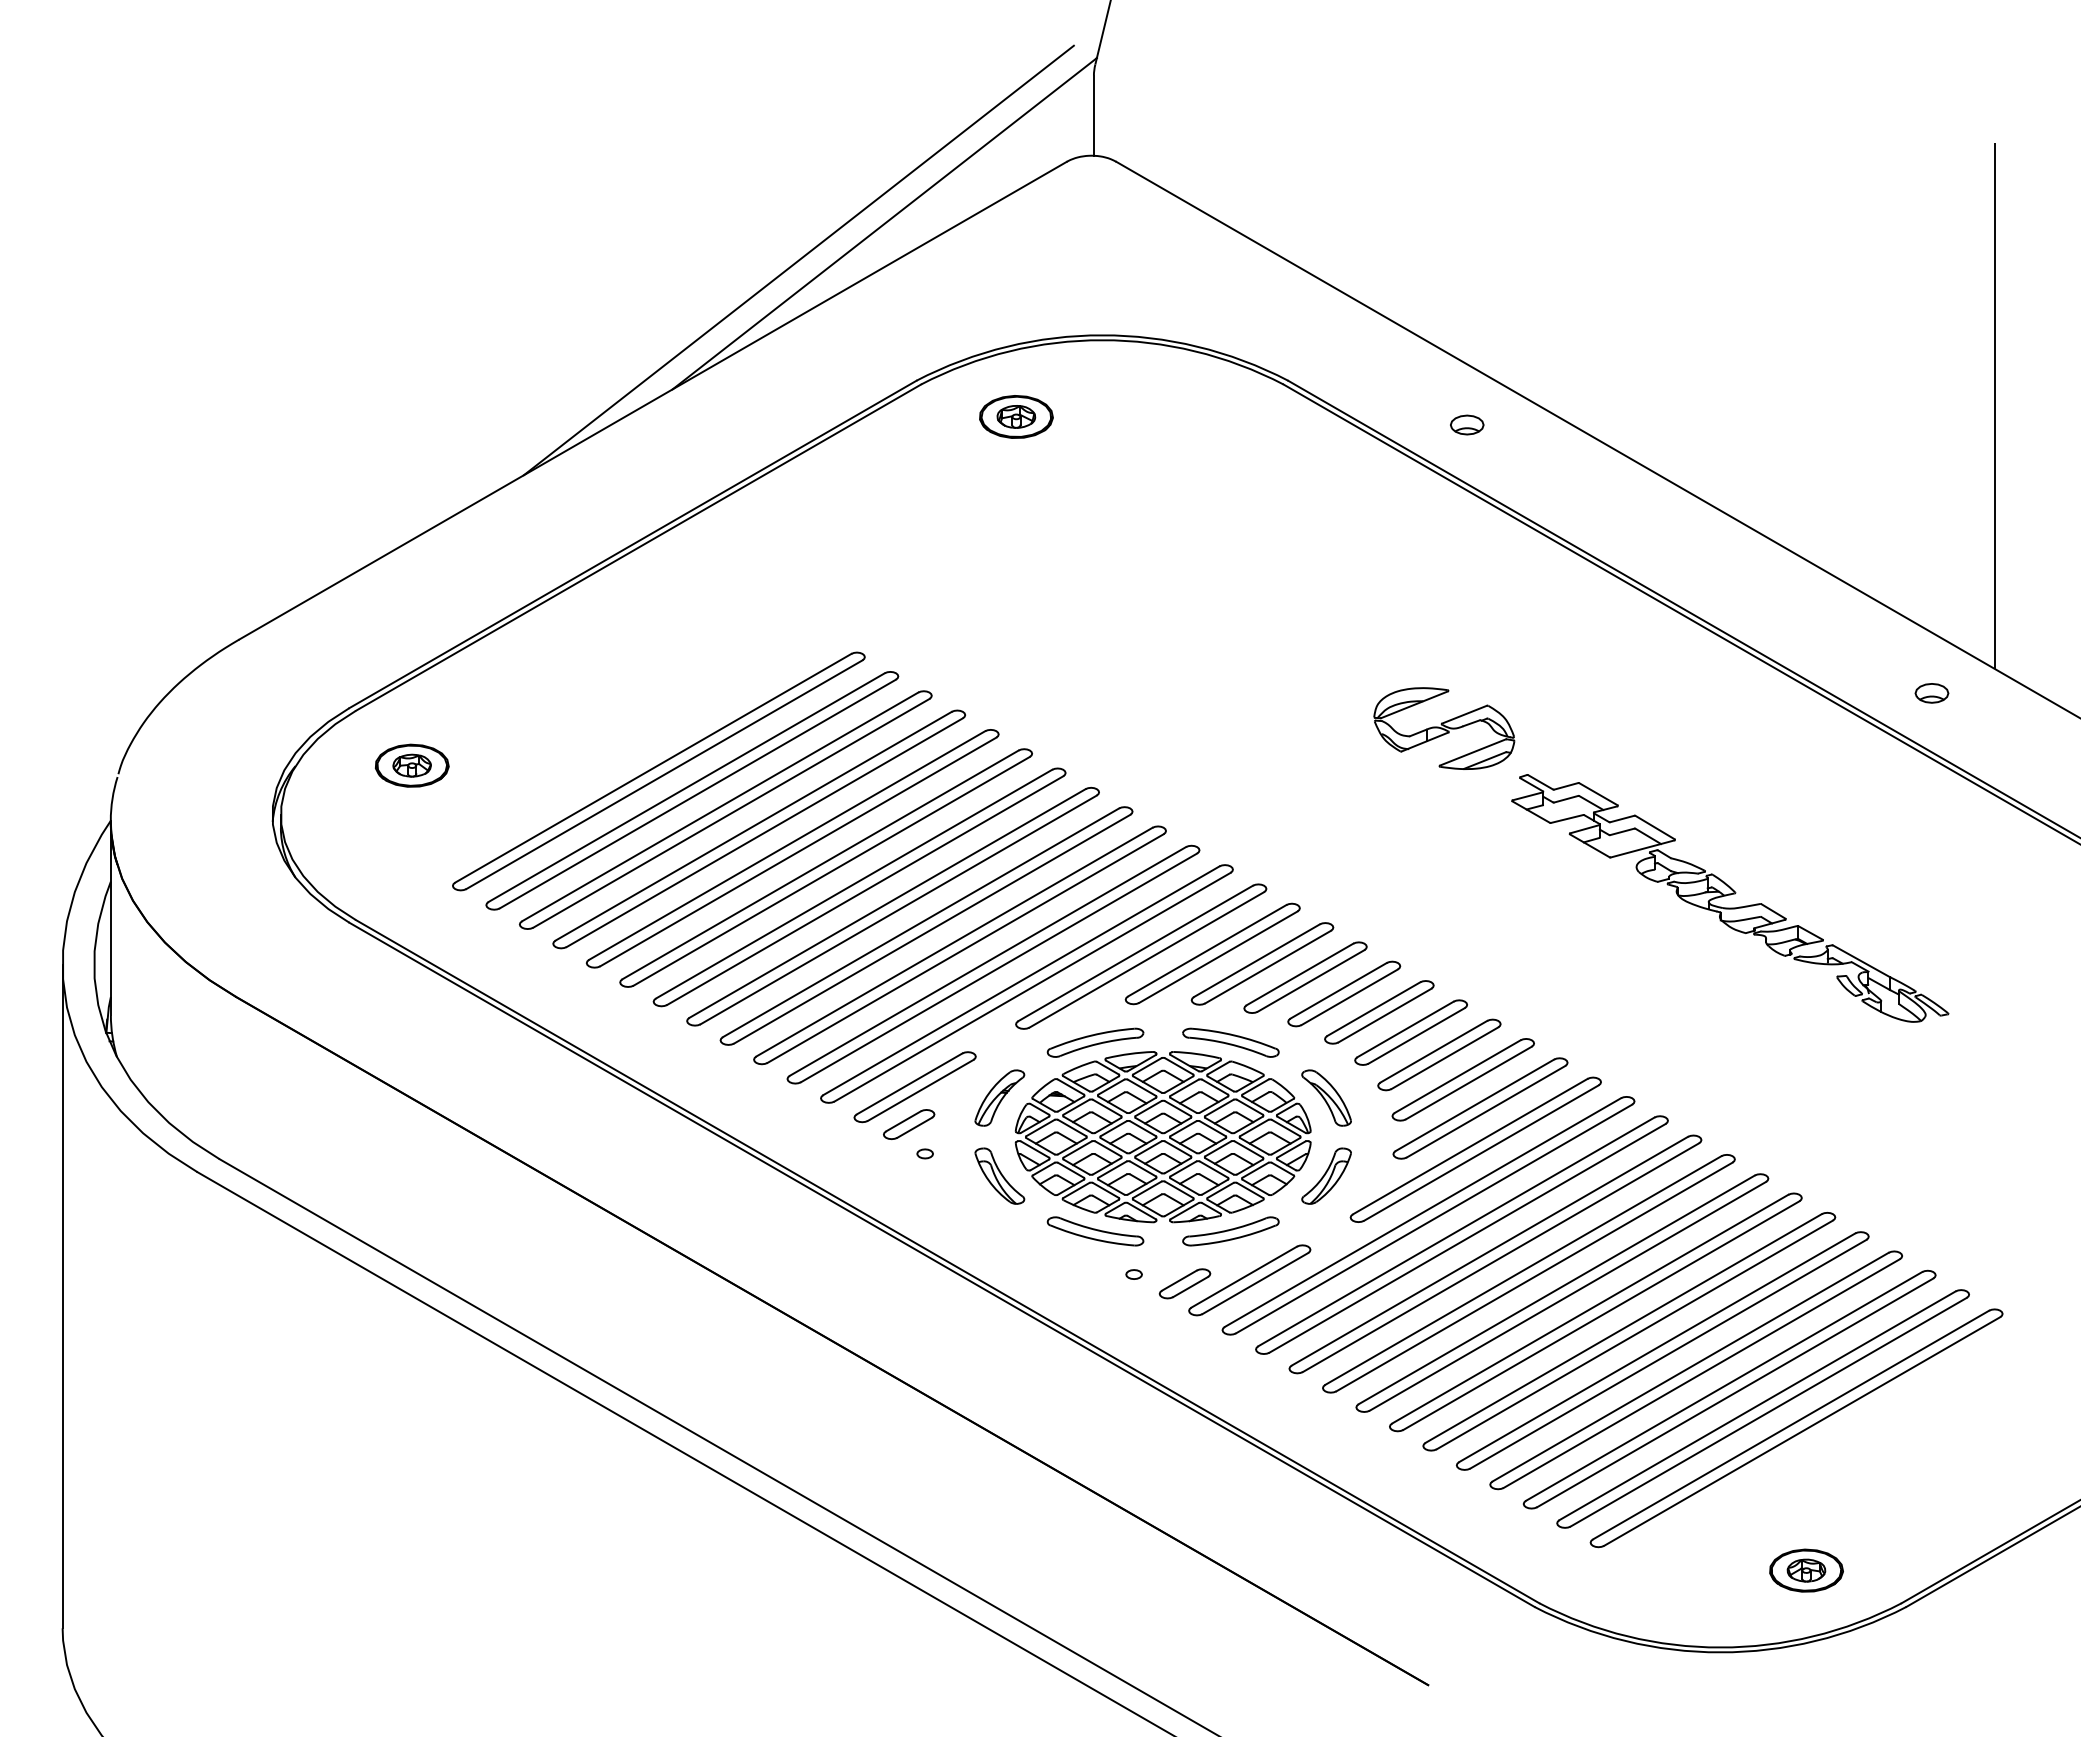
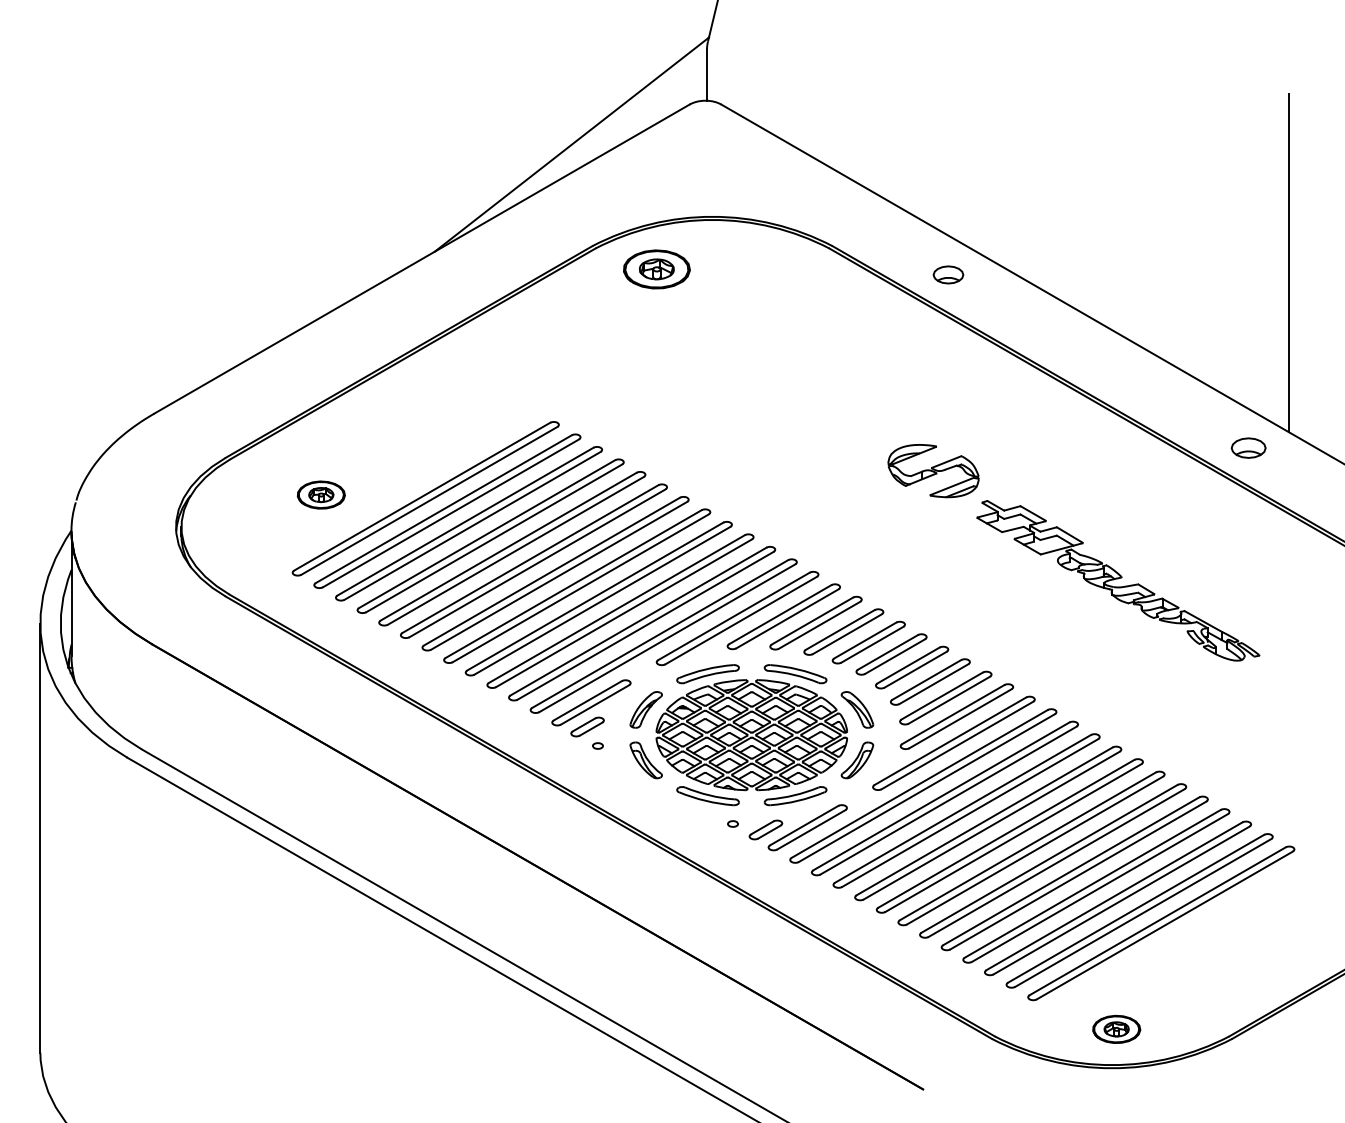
line: (799, 260) -> (516, 168), removed
part: (1015, 416) -> (656, 269), size x1.4
part: (1465, 424) -> (947, 274), size x1.4
part: (1931, 693) -> (1248, 448), size x1.6
part: (410, 764) -> (320, 494), moved
part: (1806, 1569) -> (1116, 1028), moved

